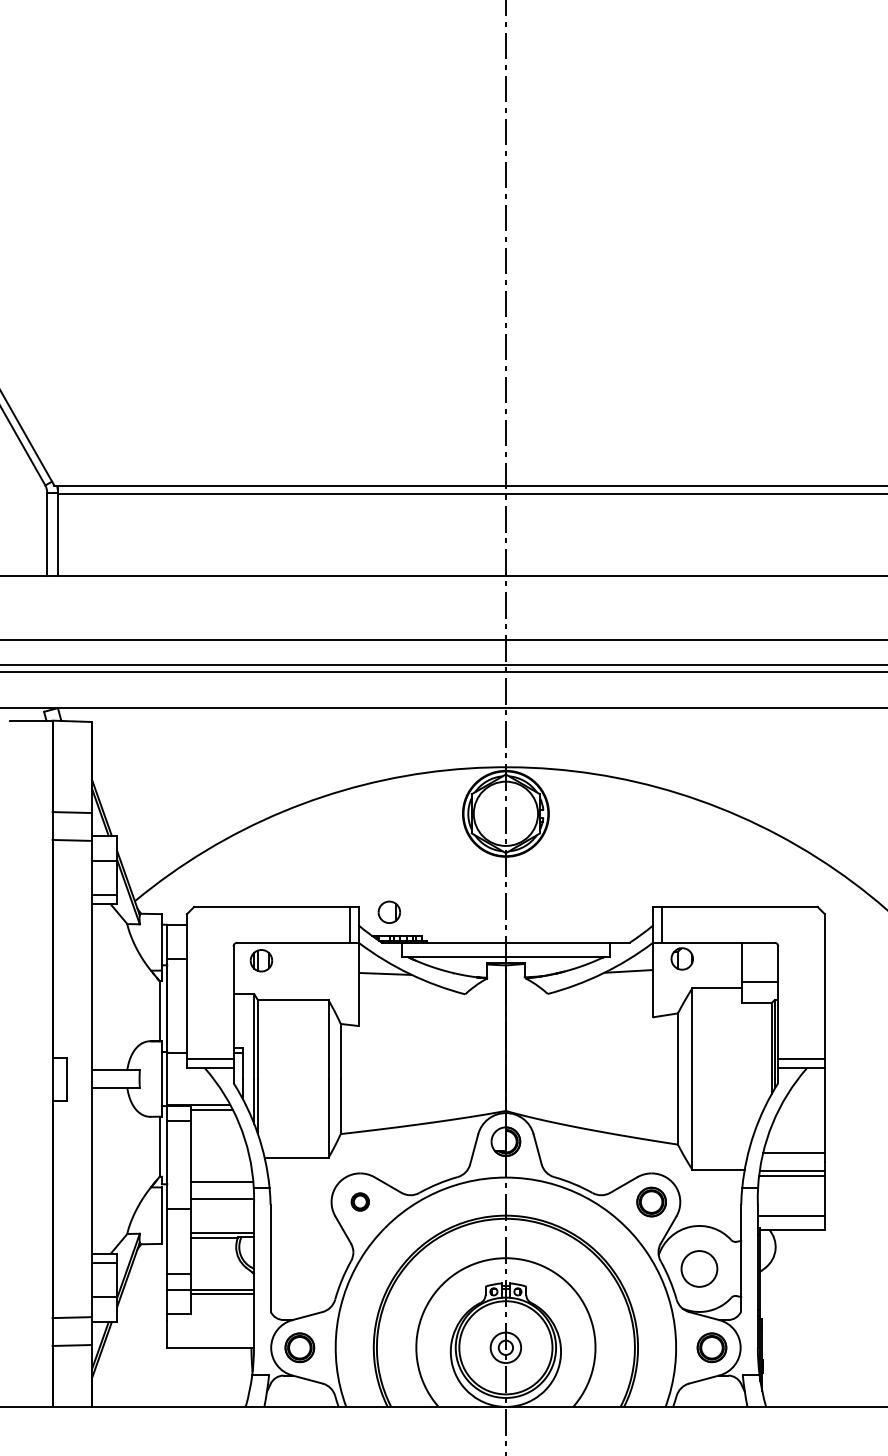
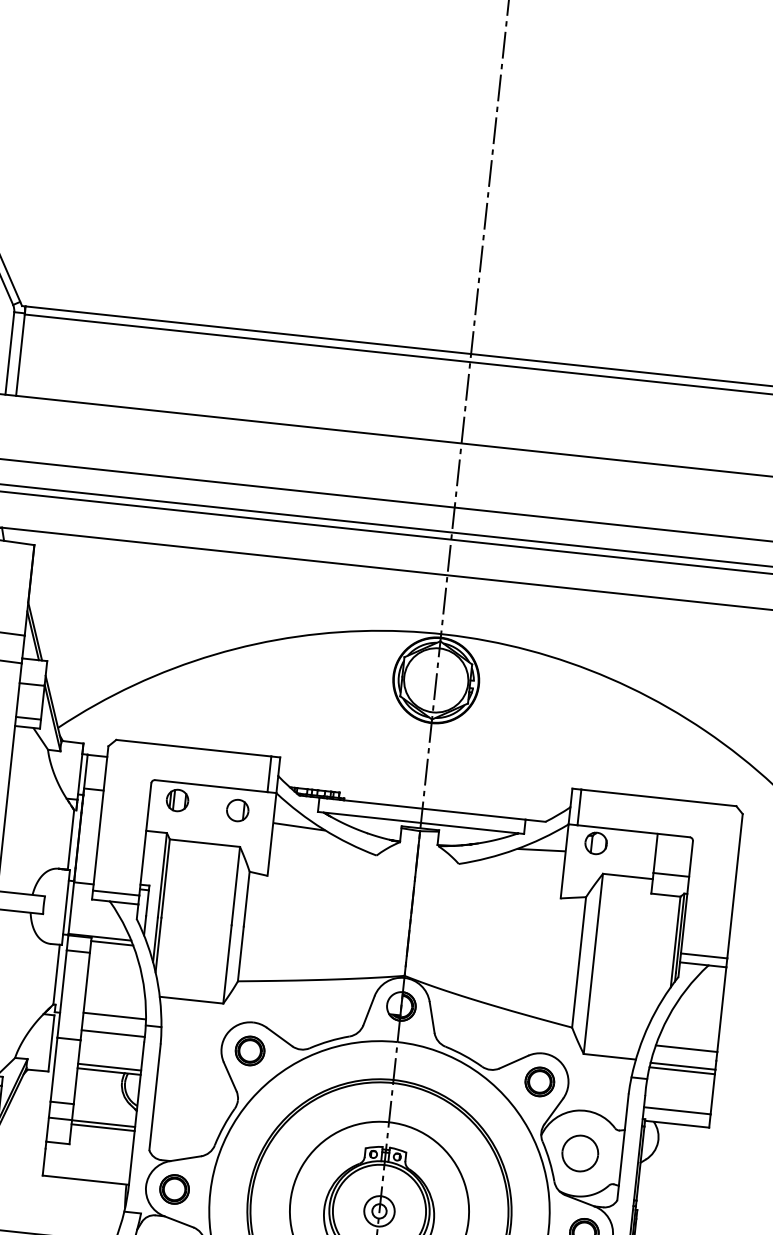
part: (388, 911) -> (236, 809), moved
part: (360, 1201) -> (250, 1050), size x1.67

